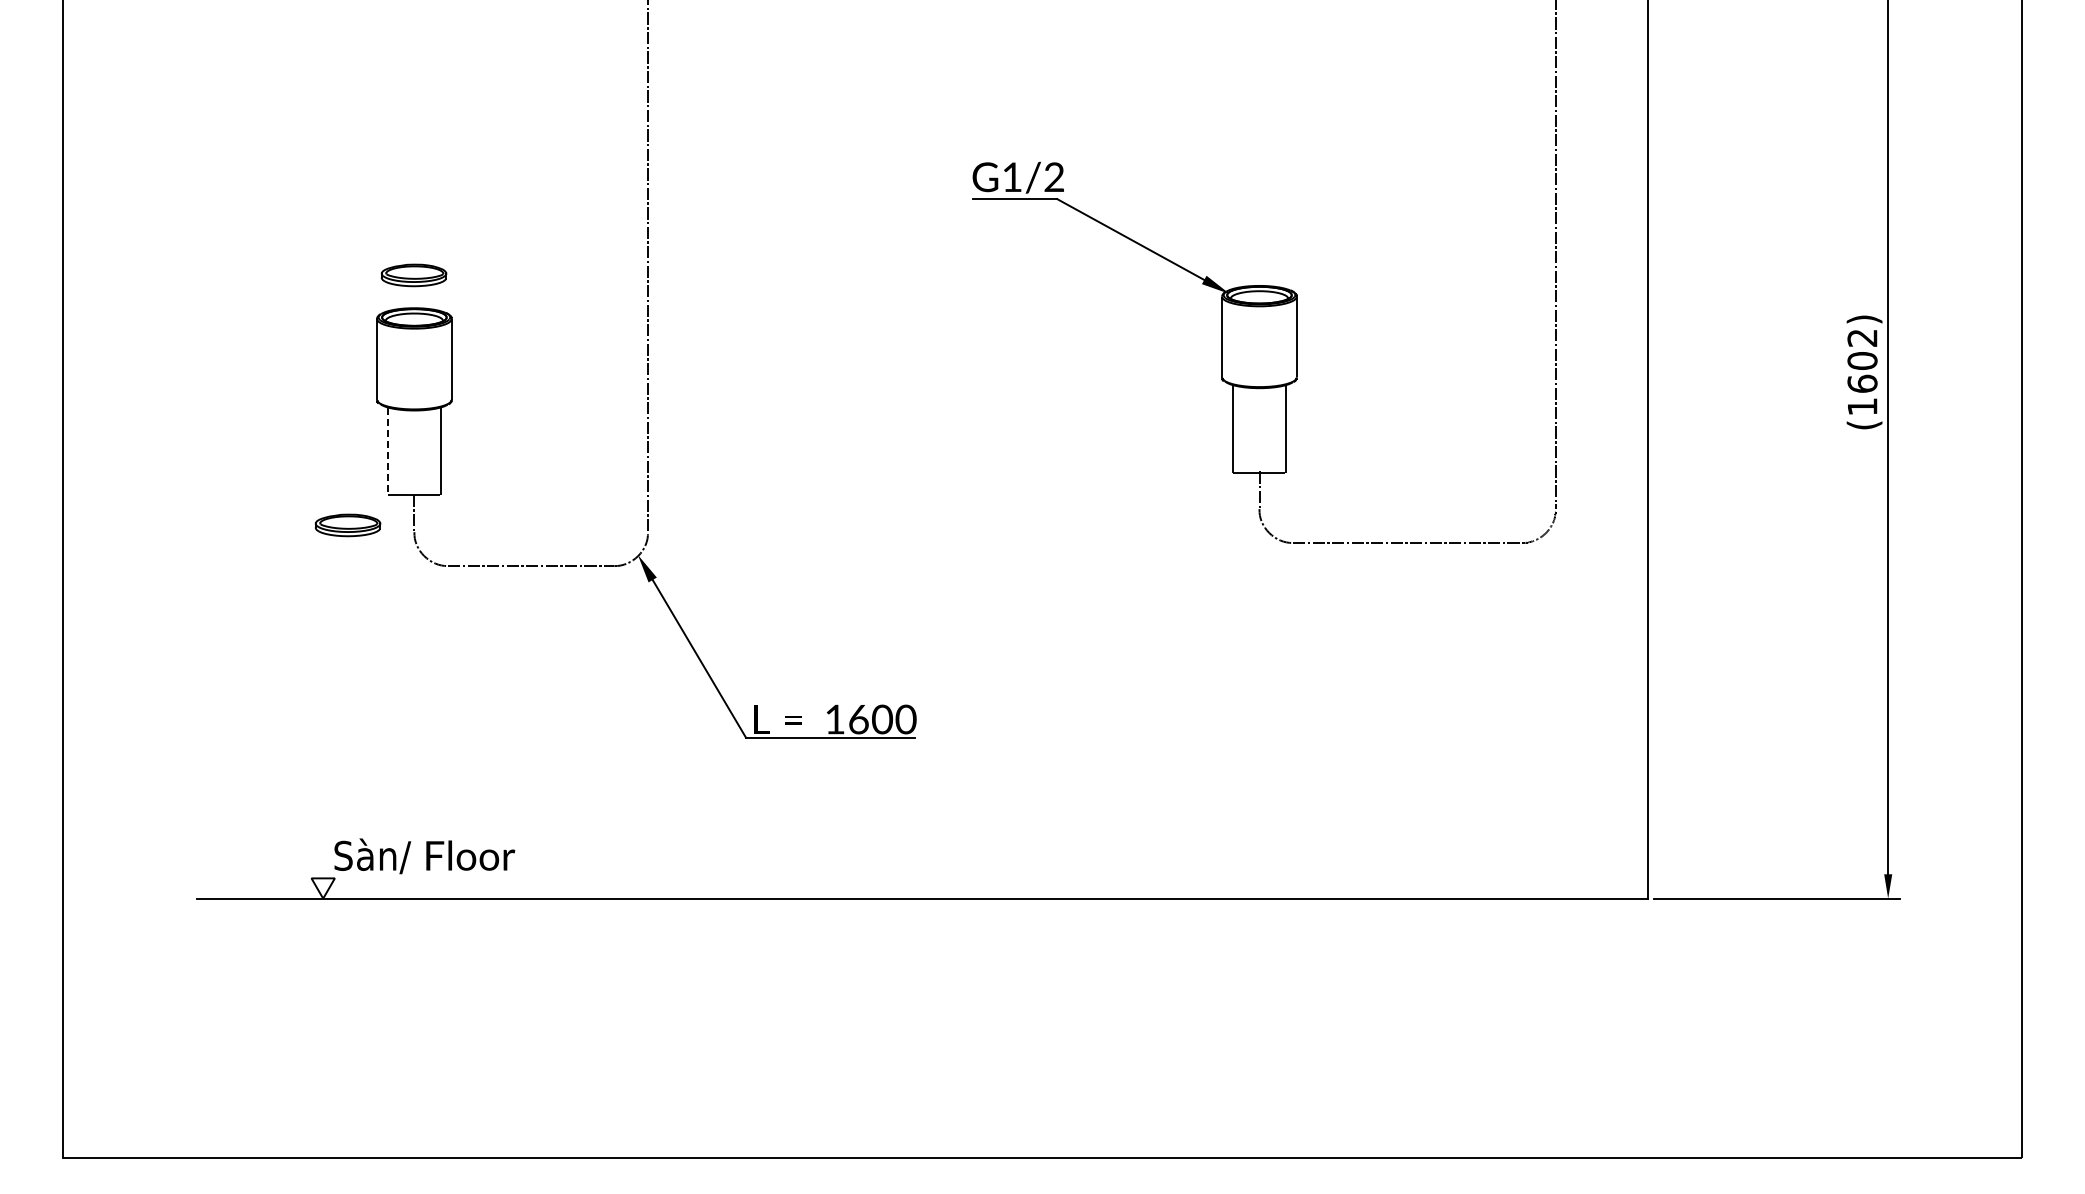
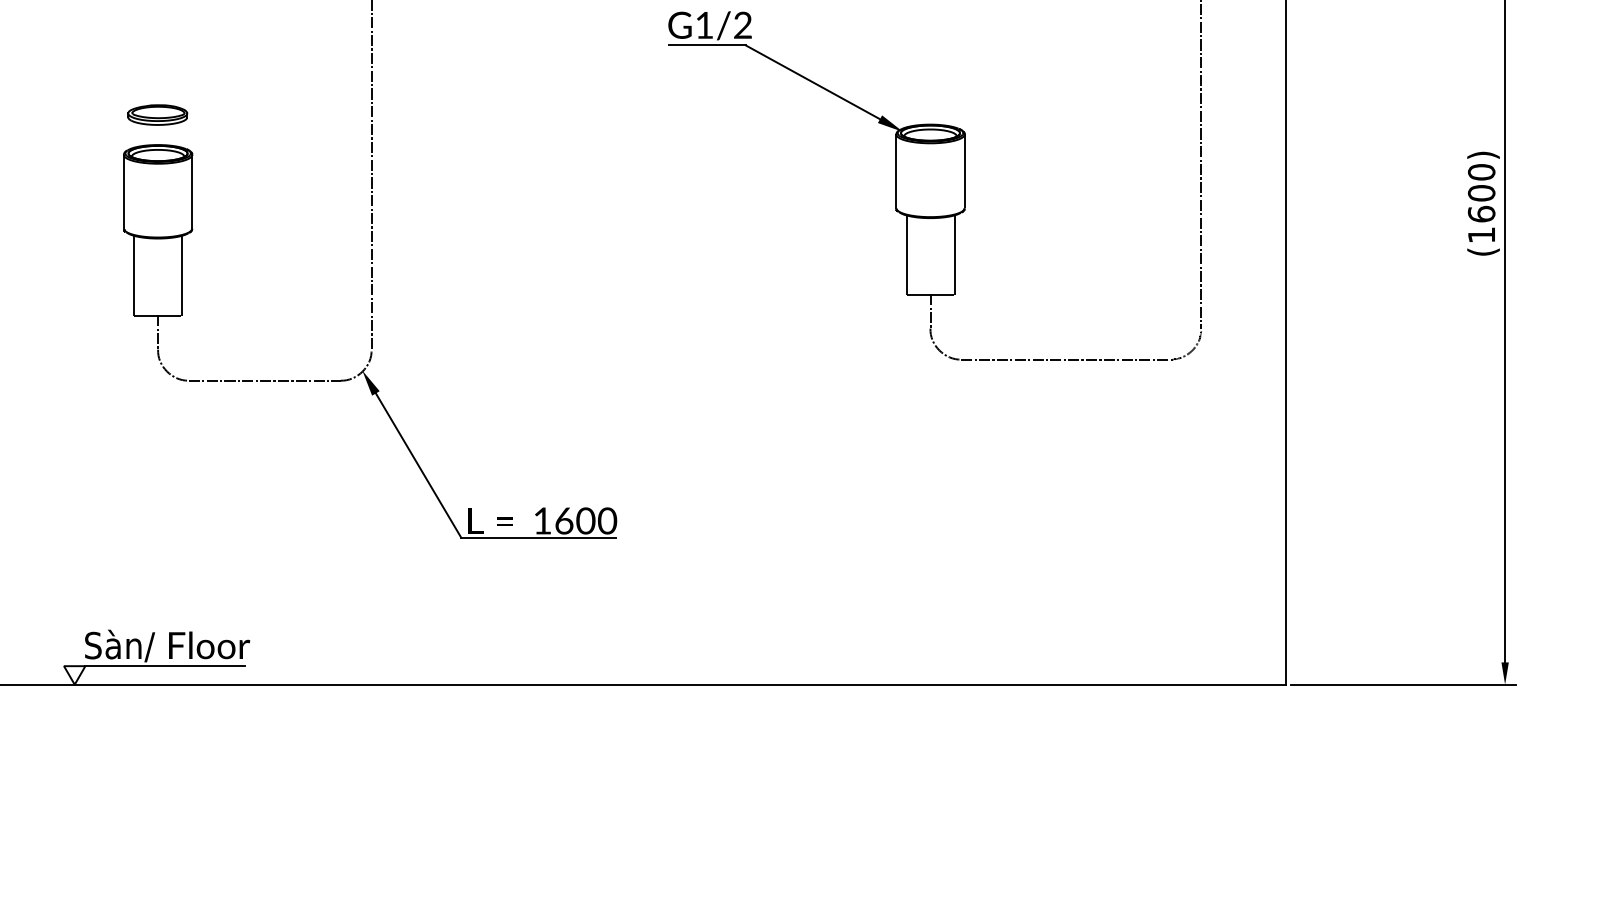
text: (1862, 338) -> (1481, 172), (1602) -> (1600)
line: (388, 451) -> (134, 276), dashed -> solid
part: (348, 525) -> (97, 343), removed
line: (421, 878) -> (164, 666), added

